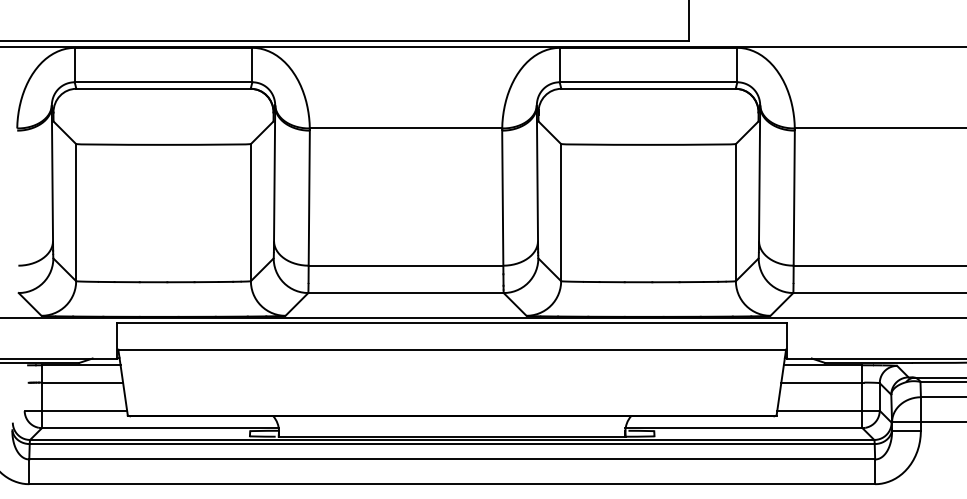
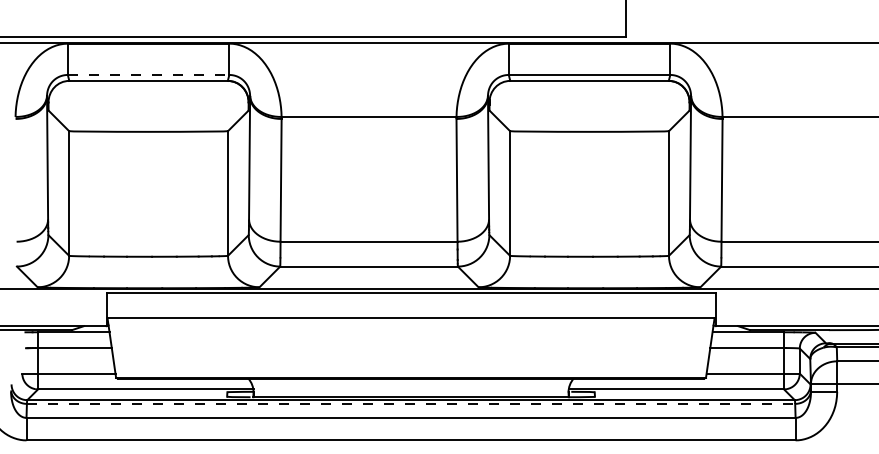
line: (163, 82) -> (148, 75), solid -> dashed
line: (452, 444) -> (411, 404), solid -> dashed

